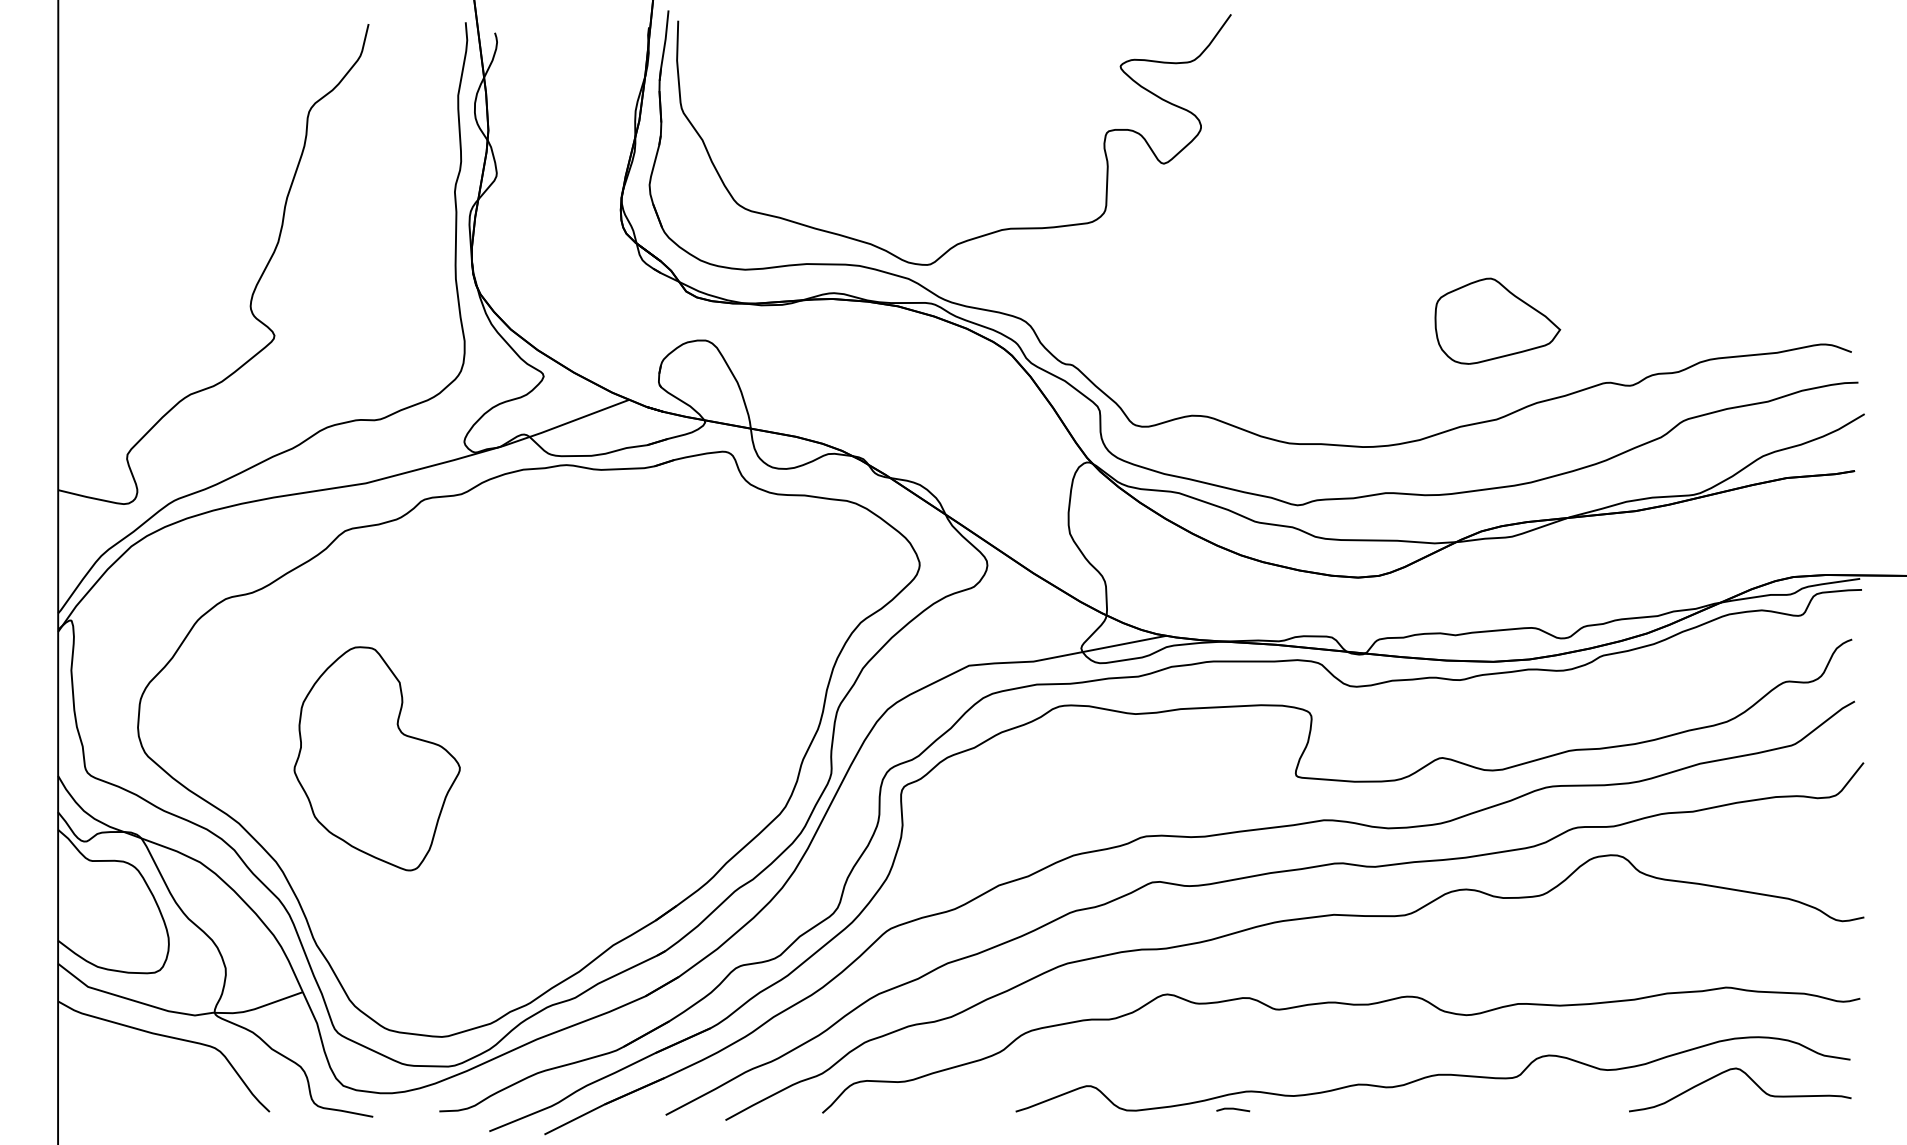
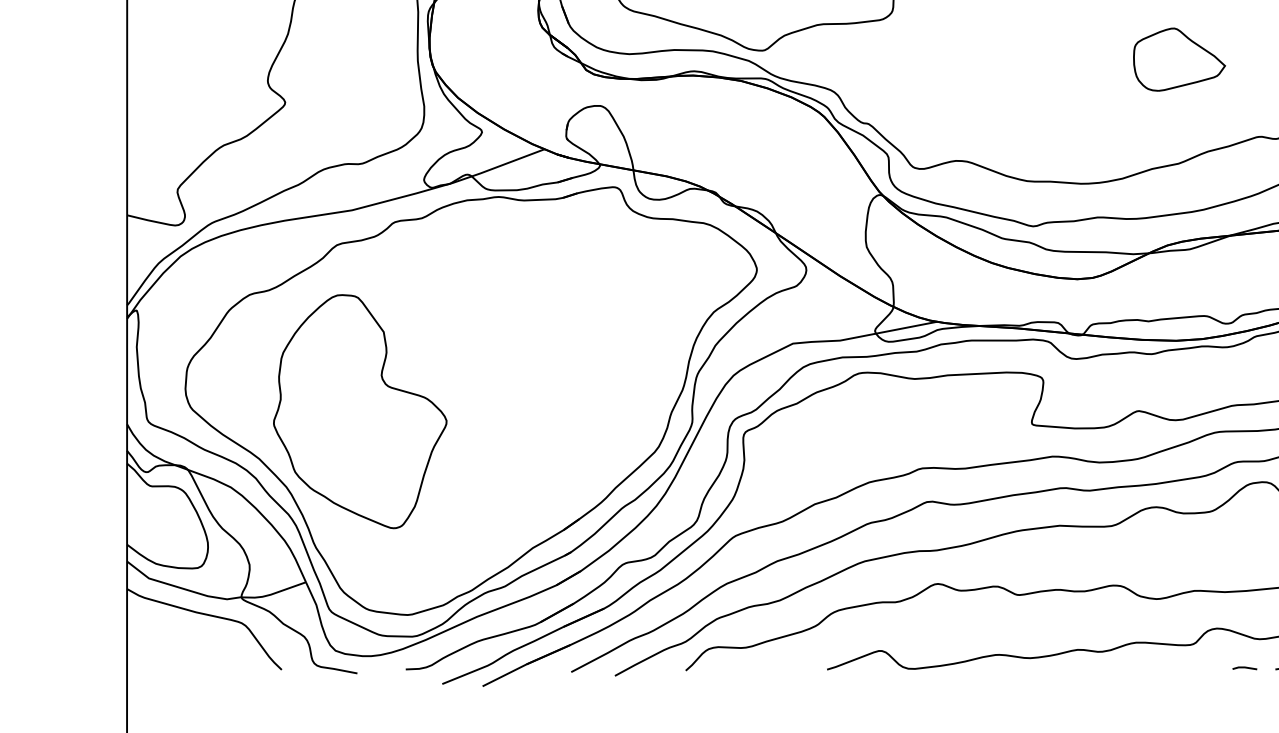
part: (1497, 320) -> (1179, 59), moved
part: (377, 758) -> (360, 411), size x1.43
line: (1233, 1109) -> (1245, 668), moved

